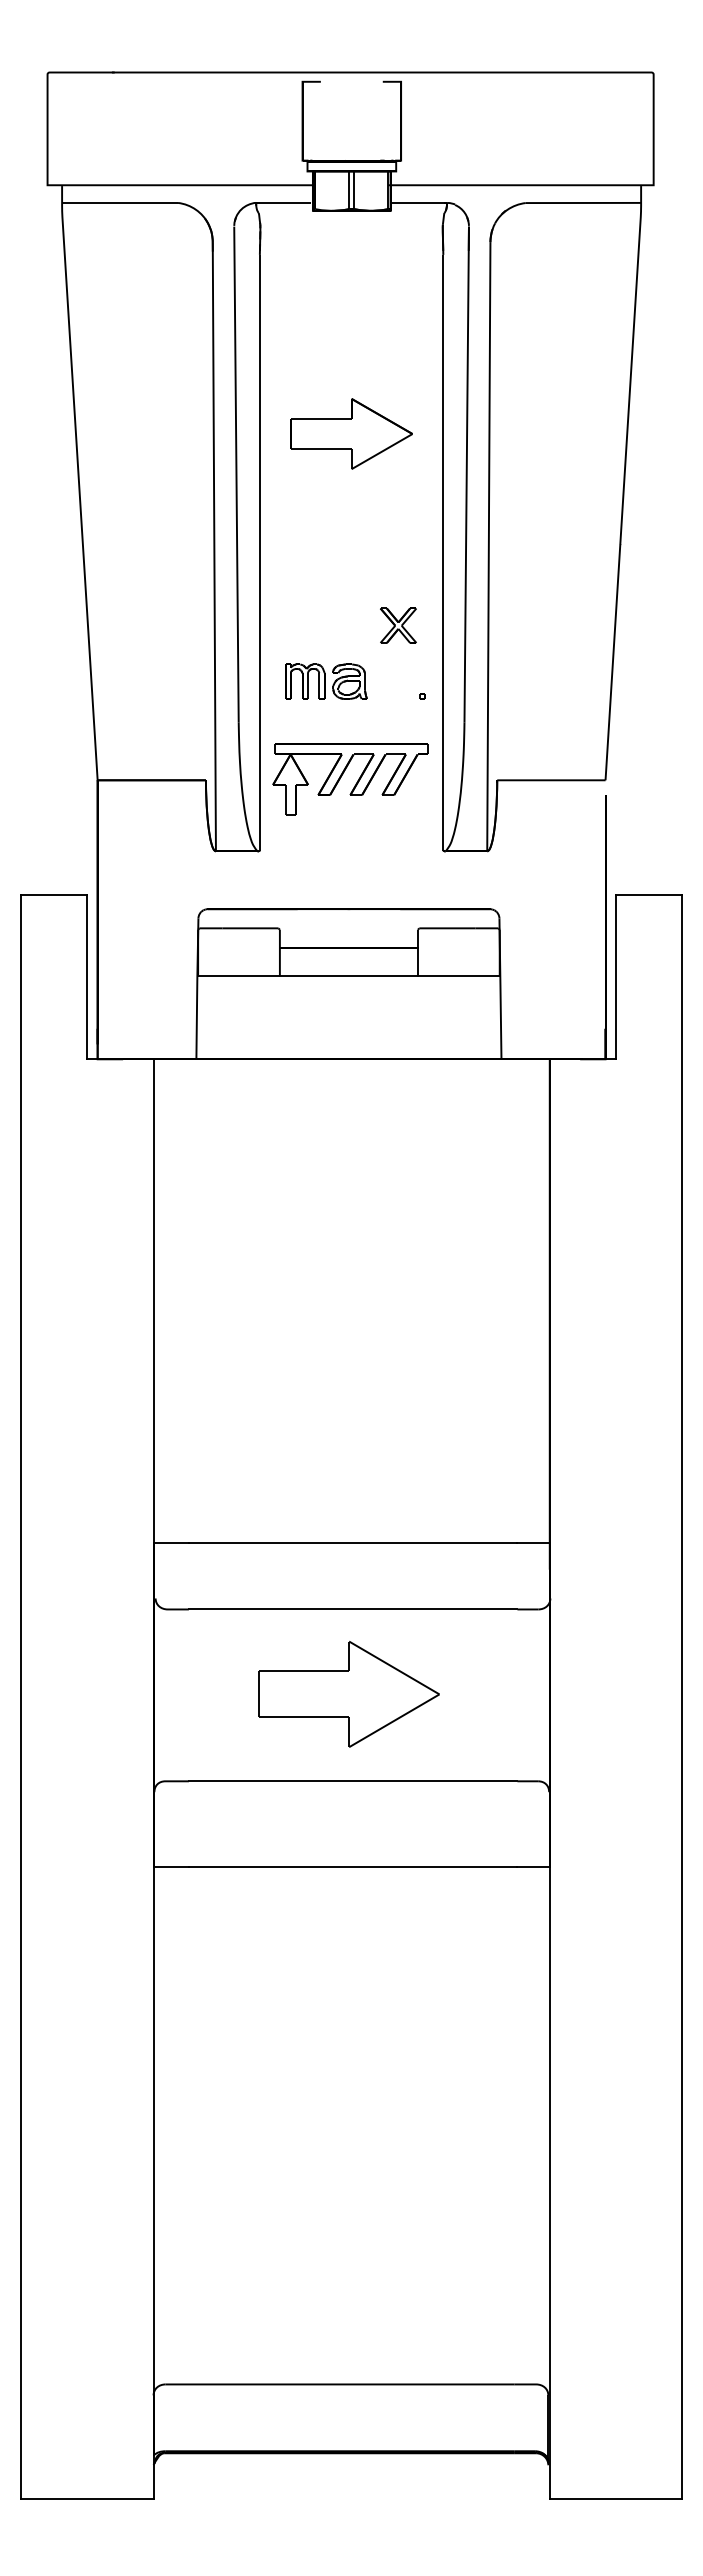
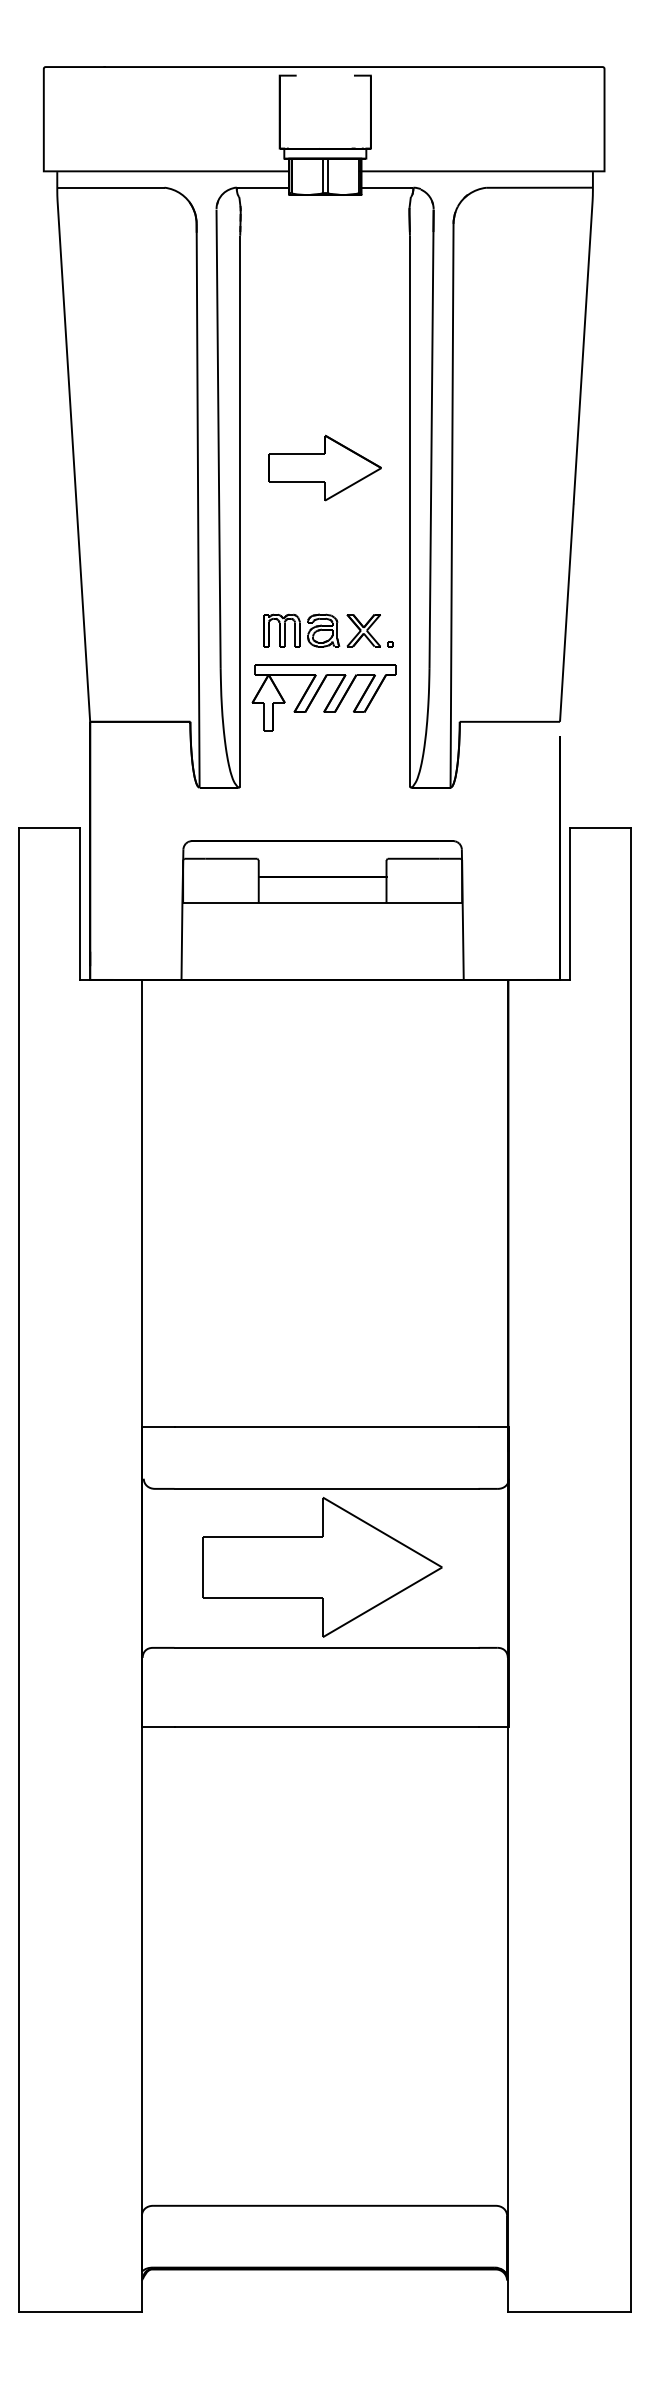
part: (351, 433) -> (325, 467), moved
part: (398, 625) -> (363, 630), moved
part: (355, 783) -> (328, 701), moved
part: (348, 1694) -> (322, 1567), size x1.43

